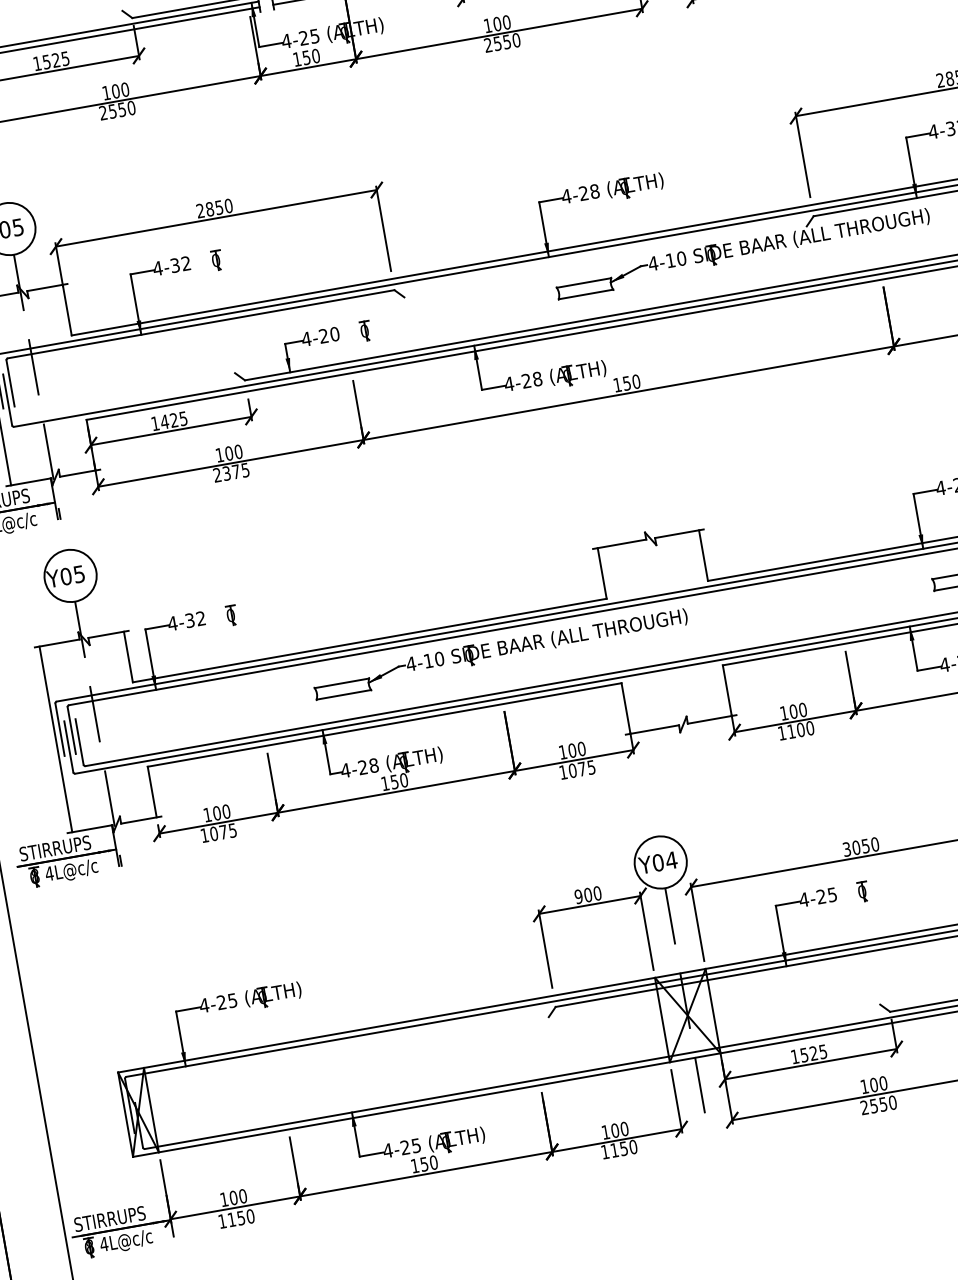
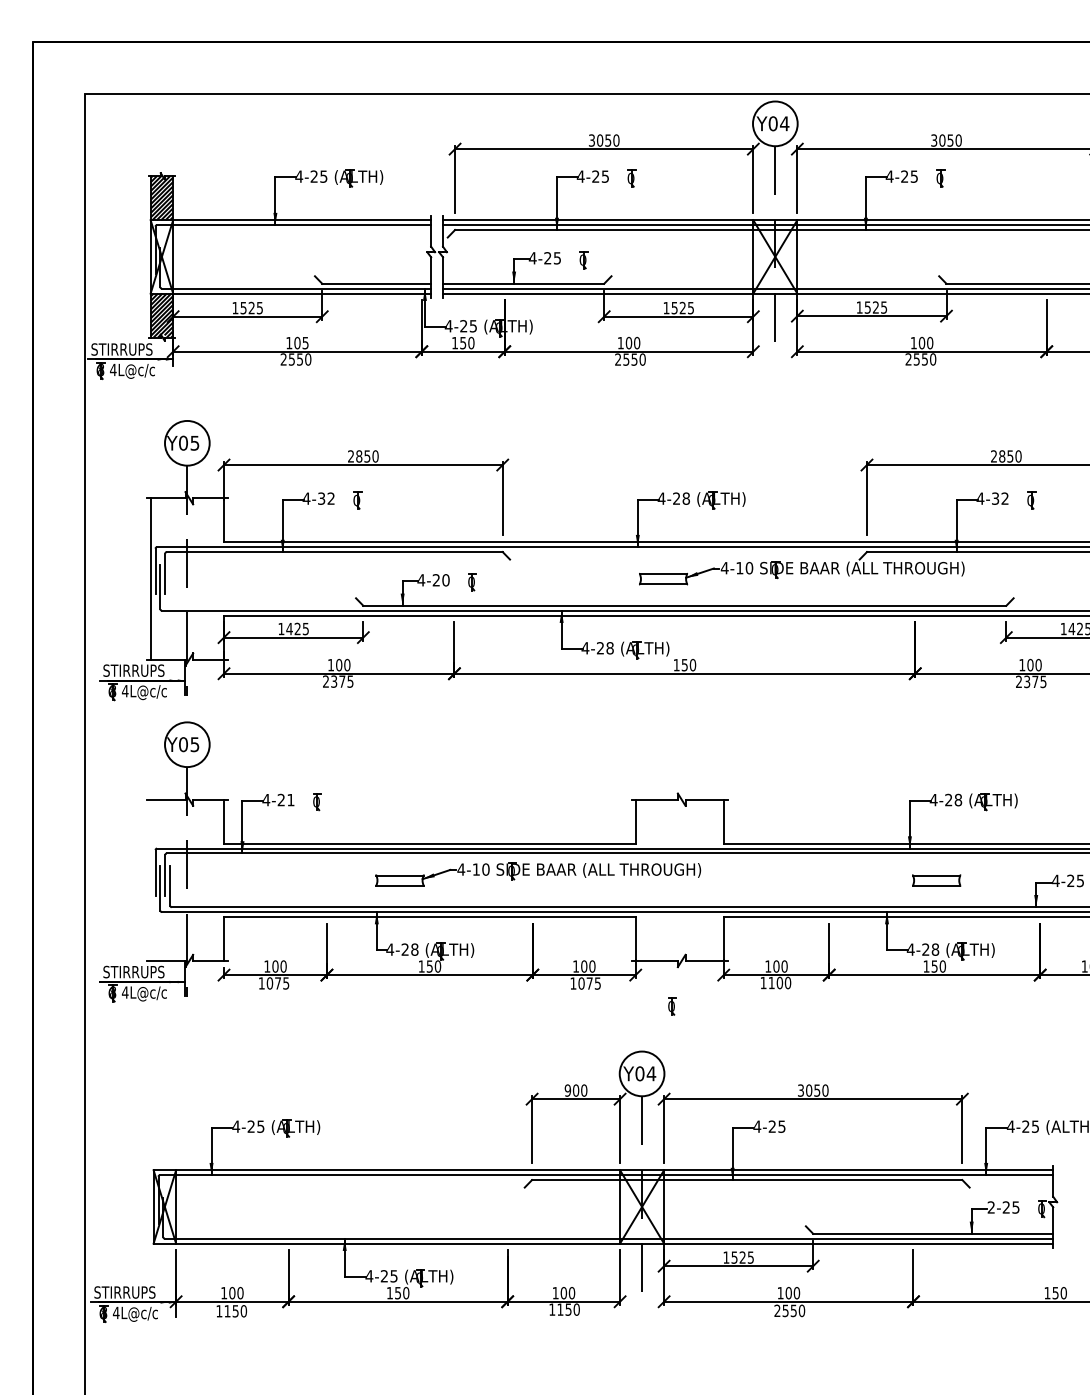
text: (124, 89) -> (305, 342), 100 -> 105
text: (194, 619) -> (285, 799), 4-32 -> 4-21
line: (55, 739) -> (150, 880), removed
part: (863, 891) -> (672, 1006), moved

